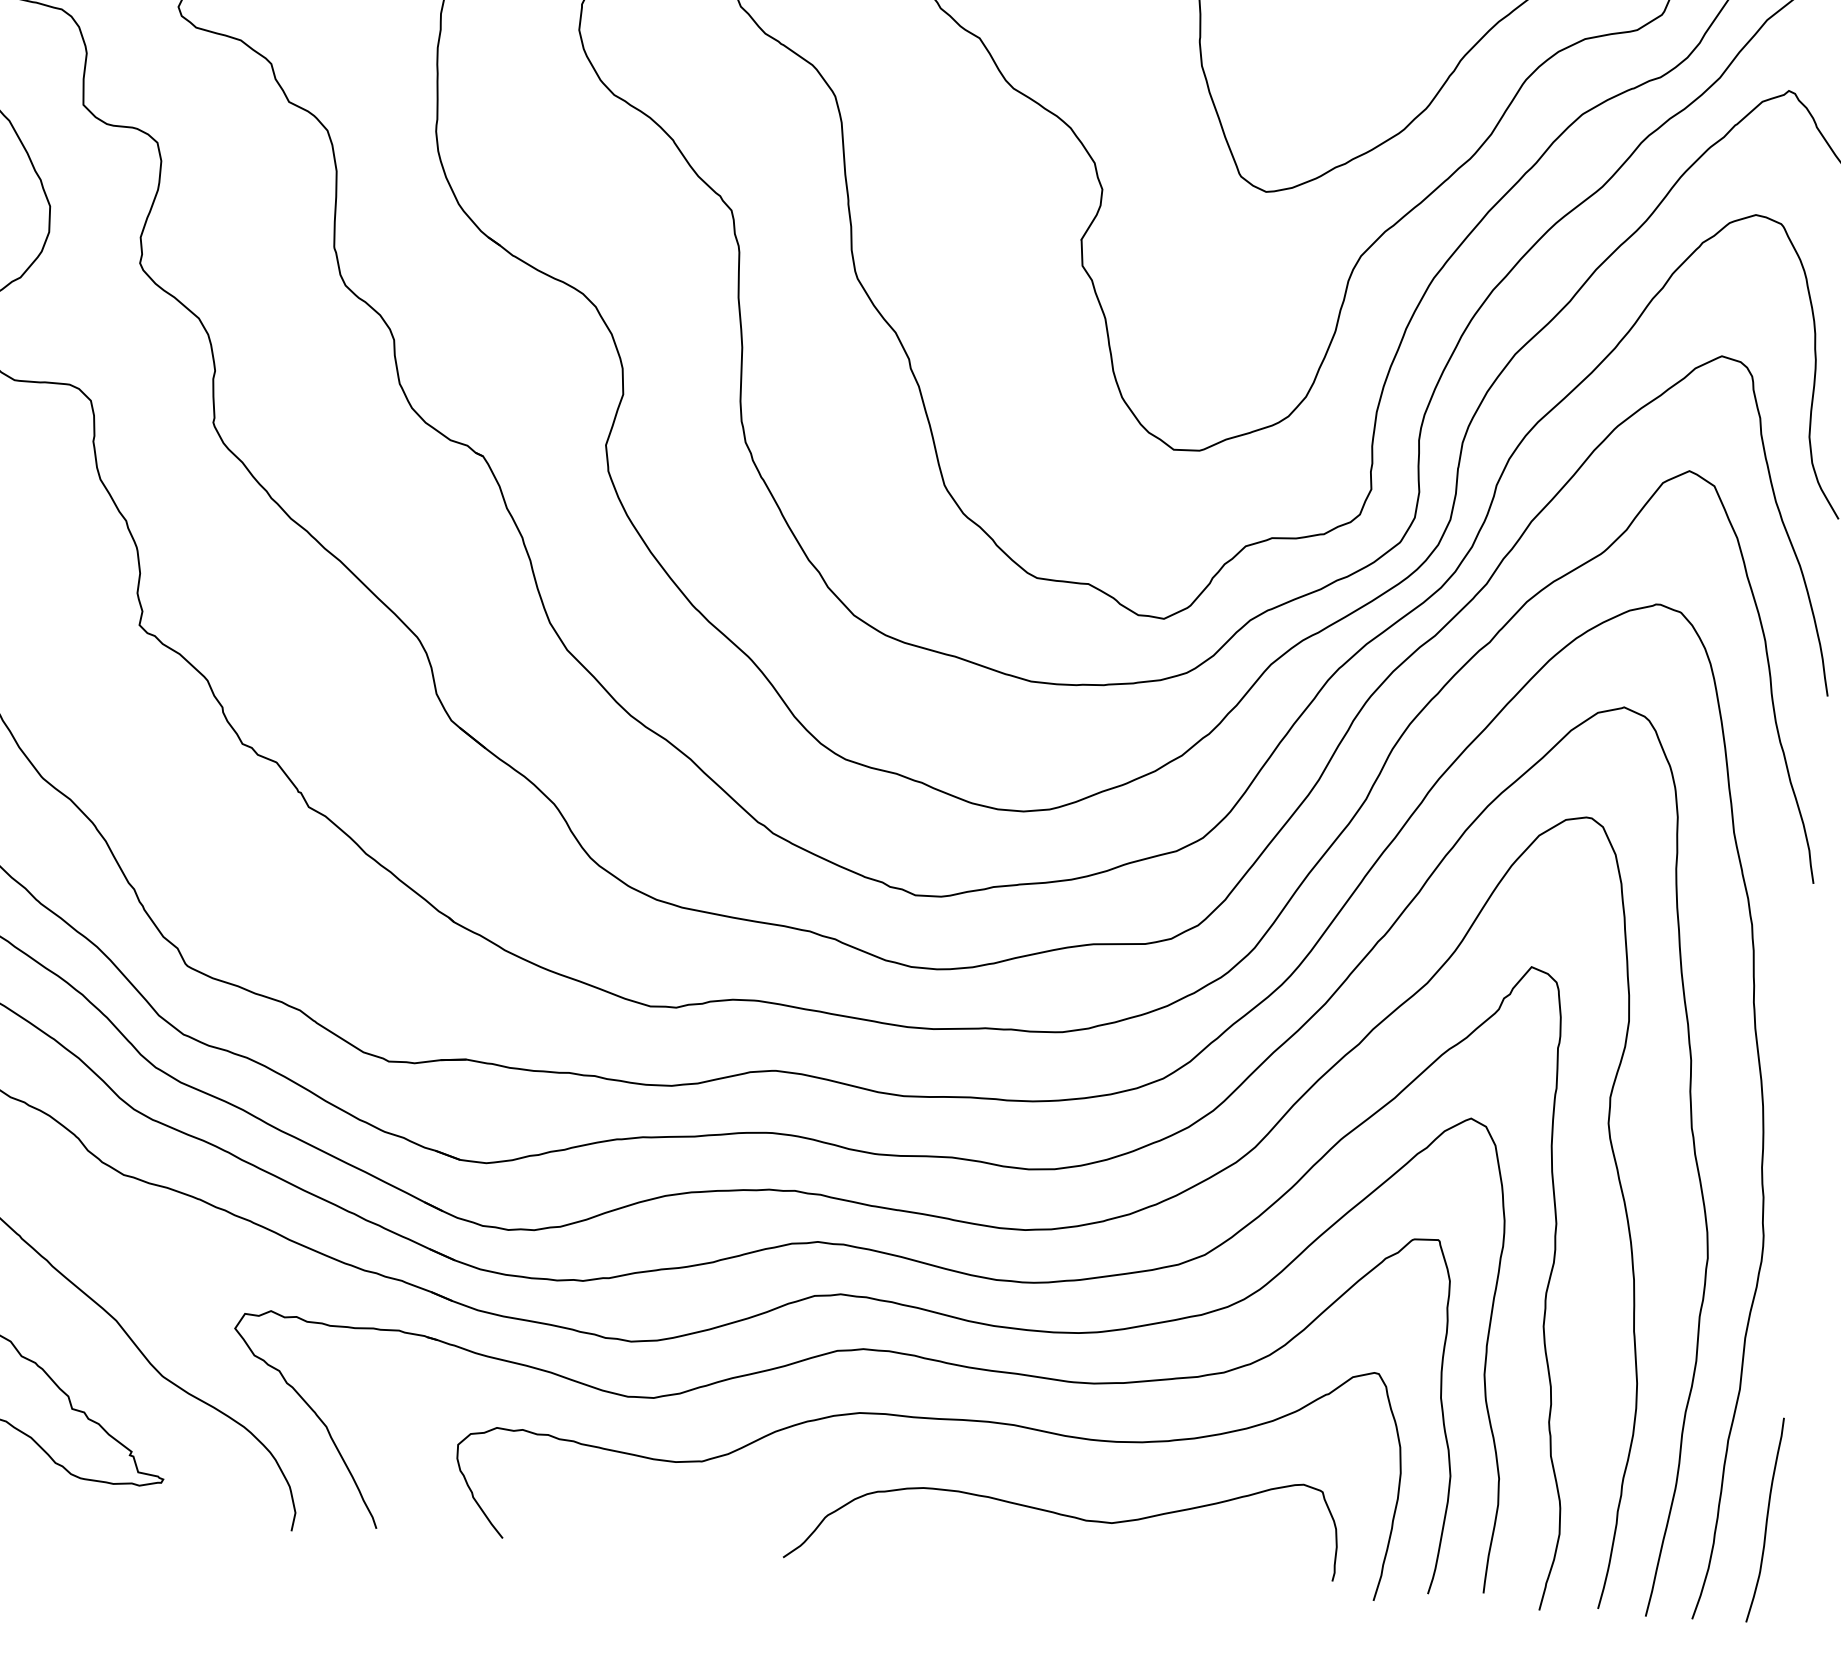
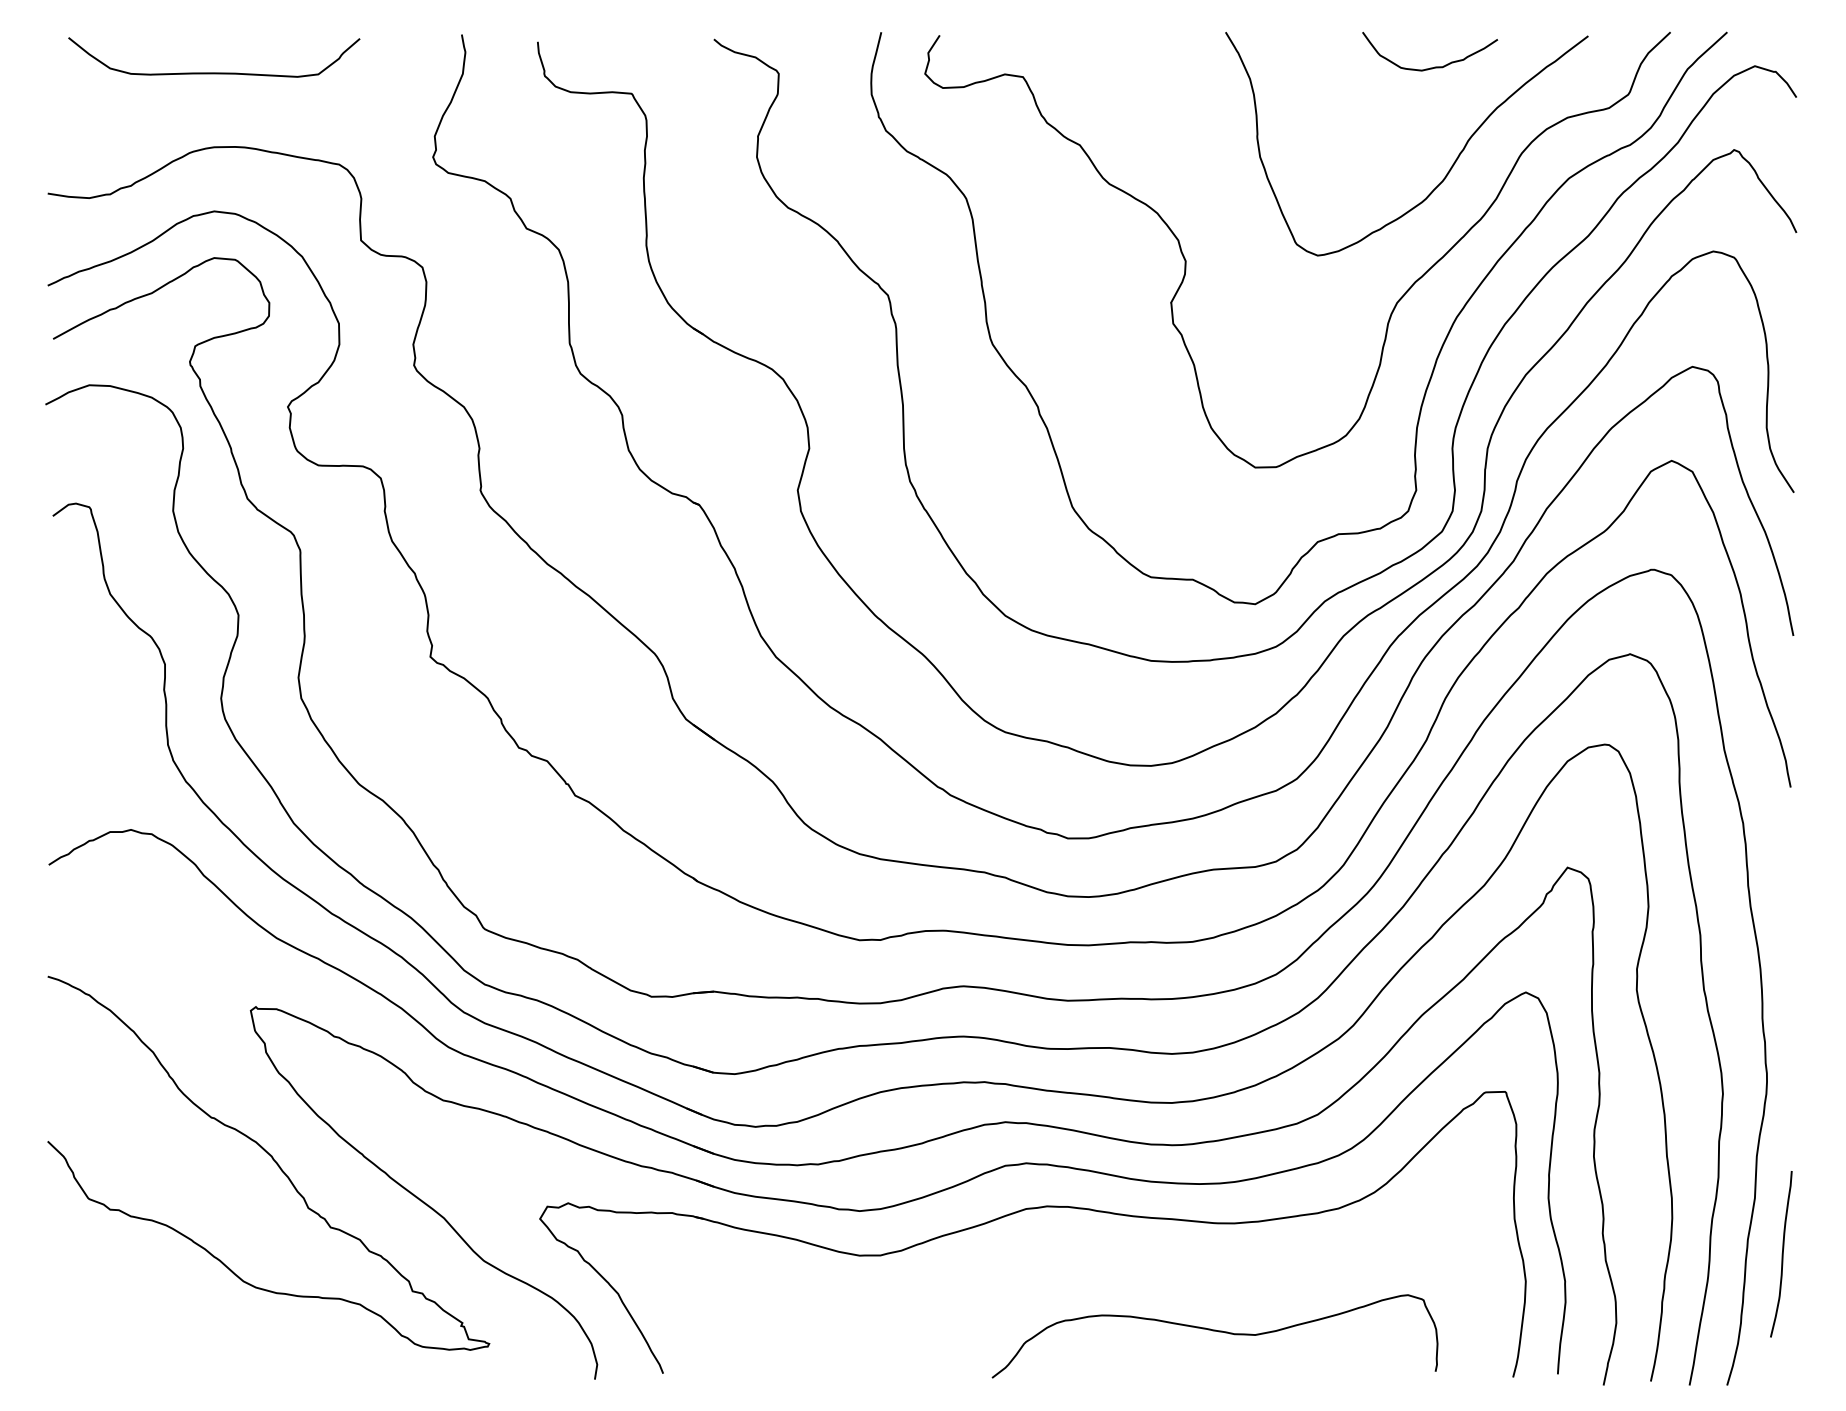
curve: (931, 1419) -> (1105, 1259), removed
curve: (1765, 1520) -> (1781, 1254), moved

